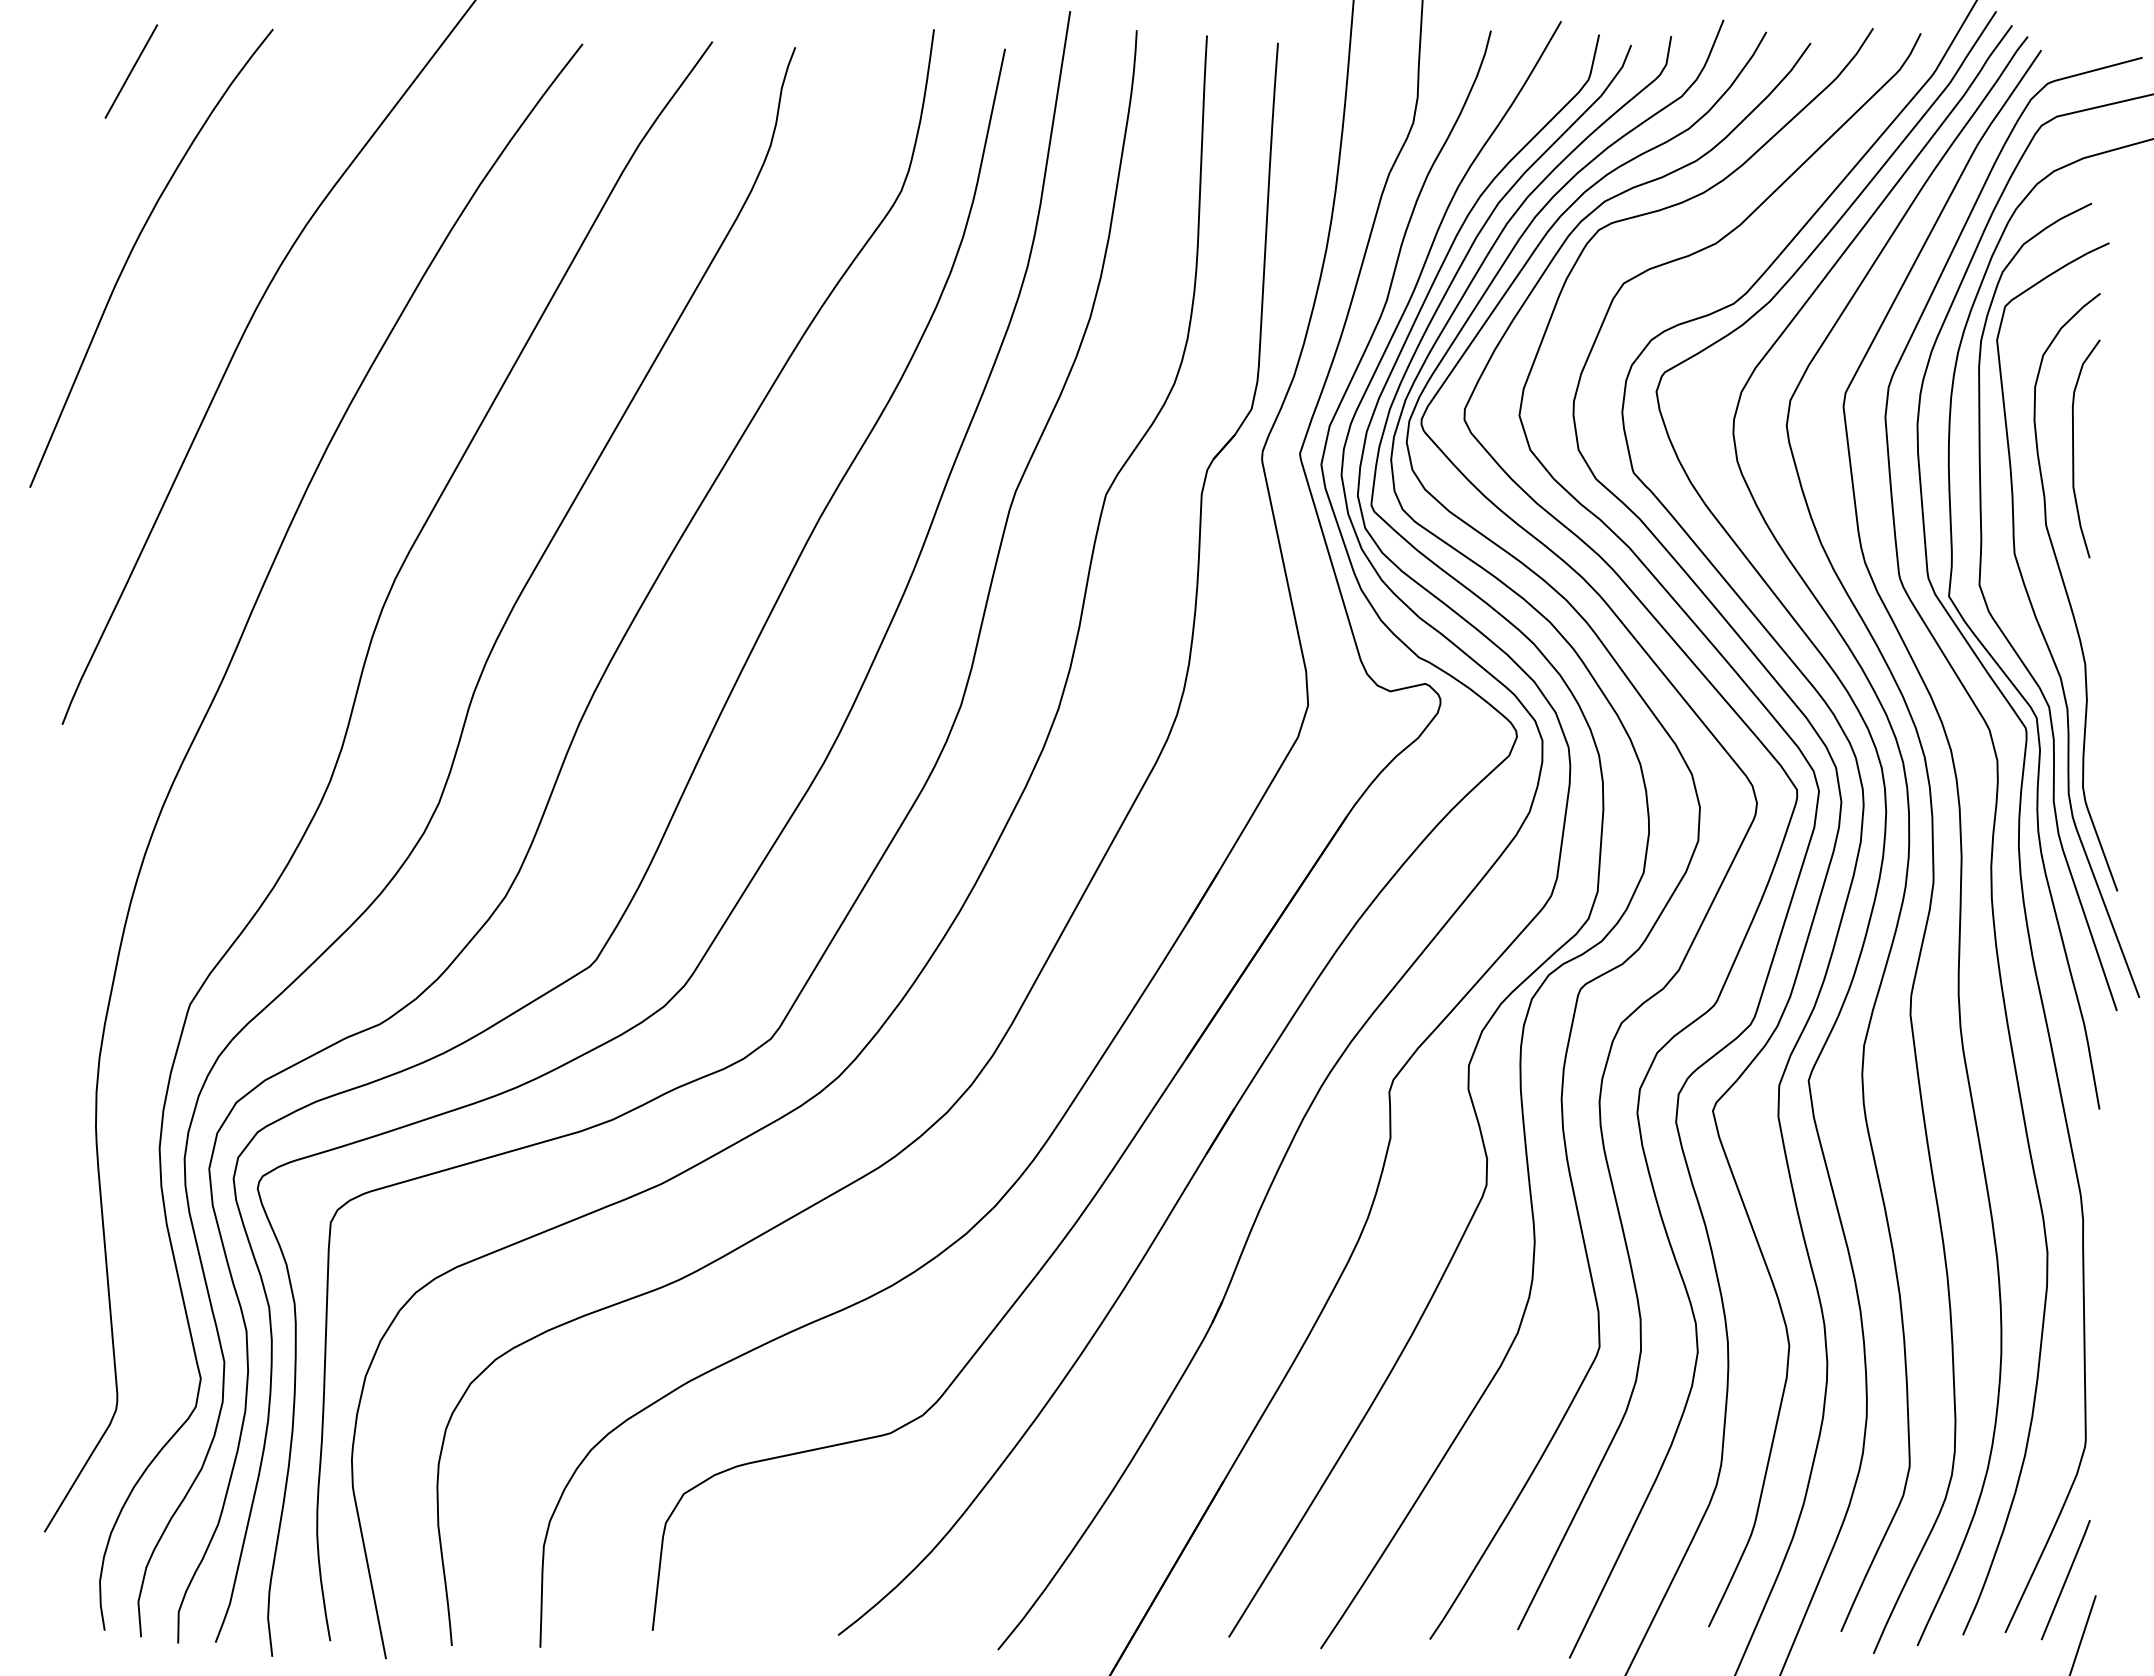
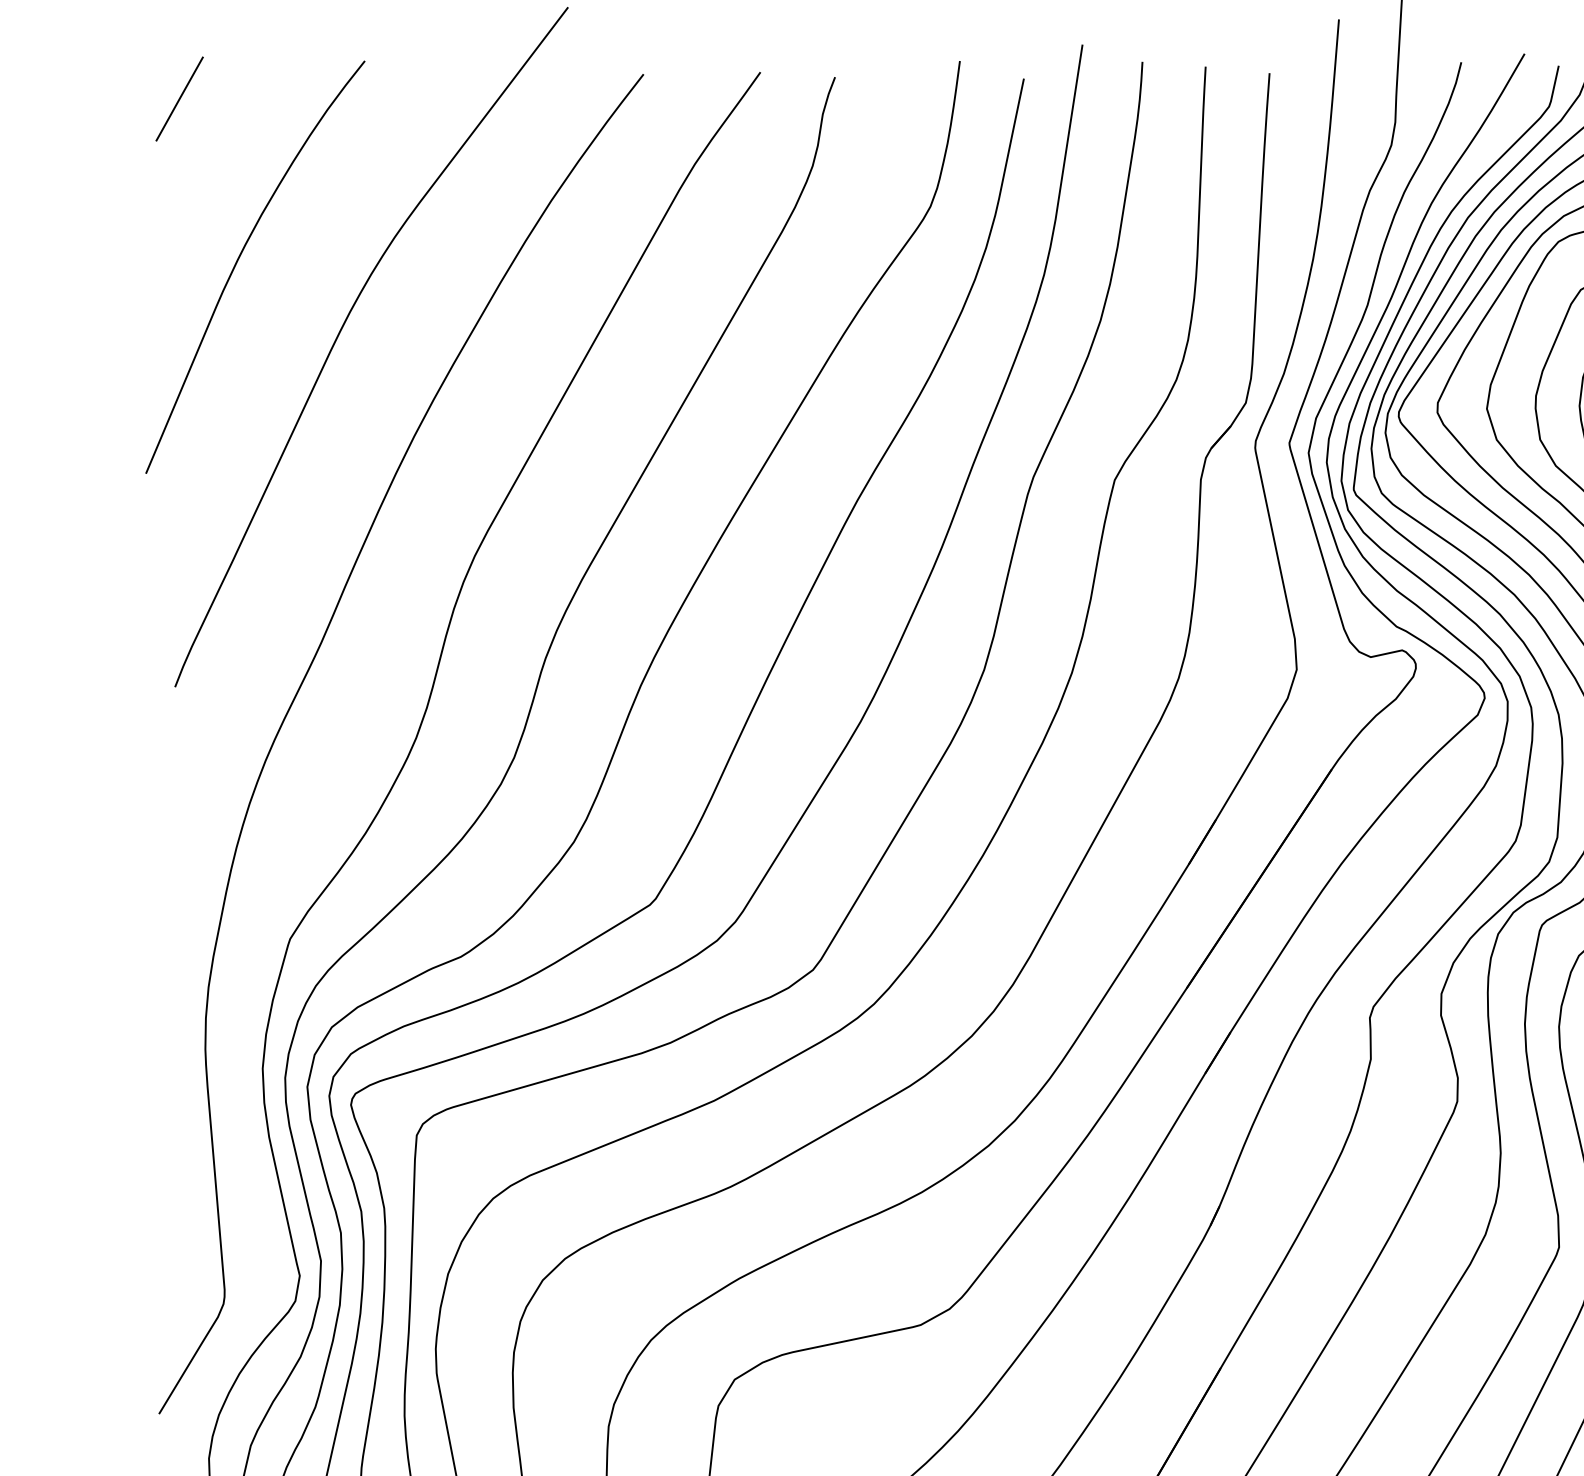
line: (131, 71) -> (179, 99), moved

